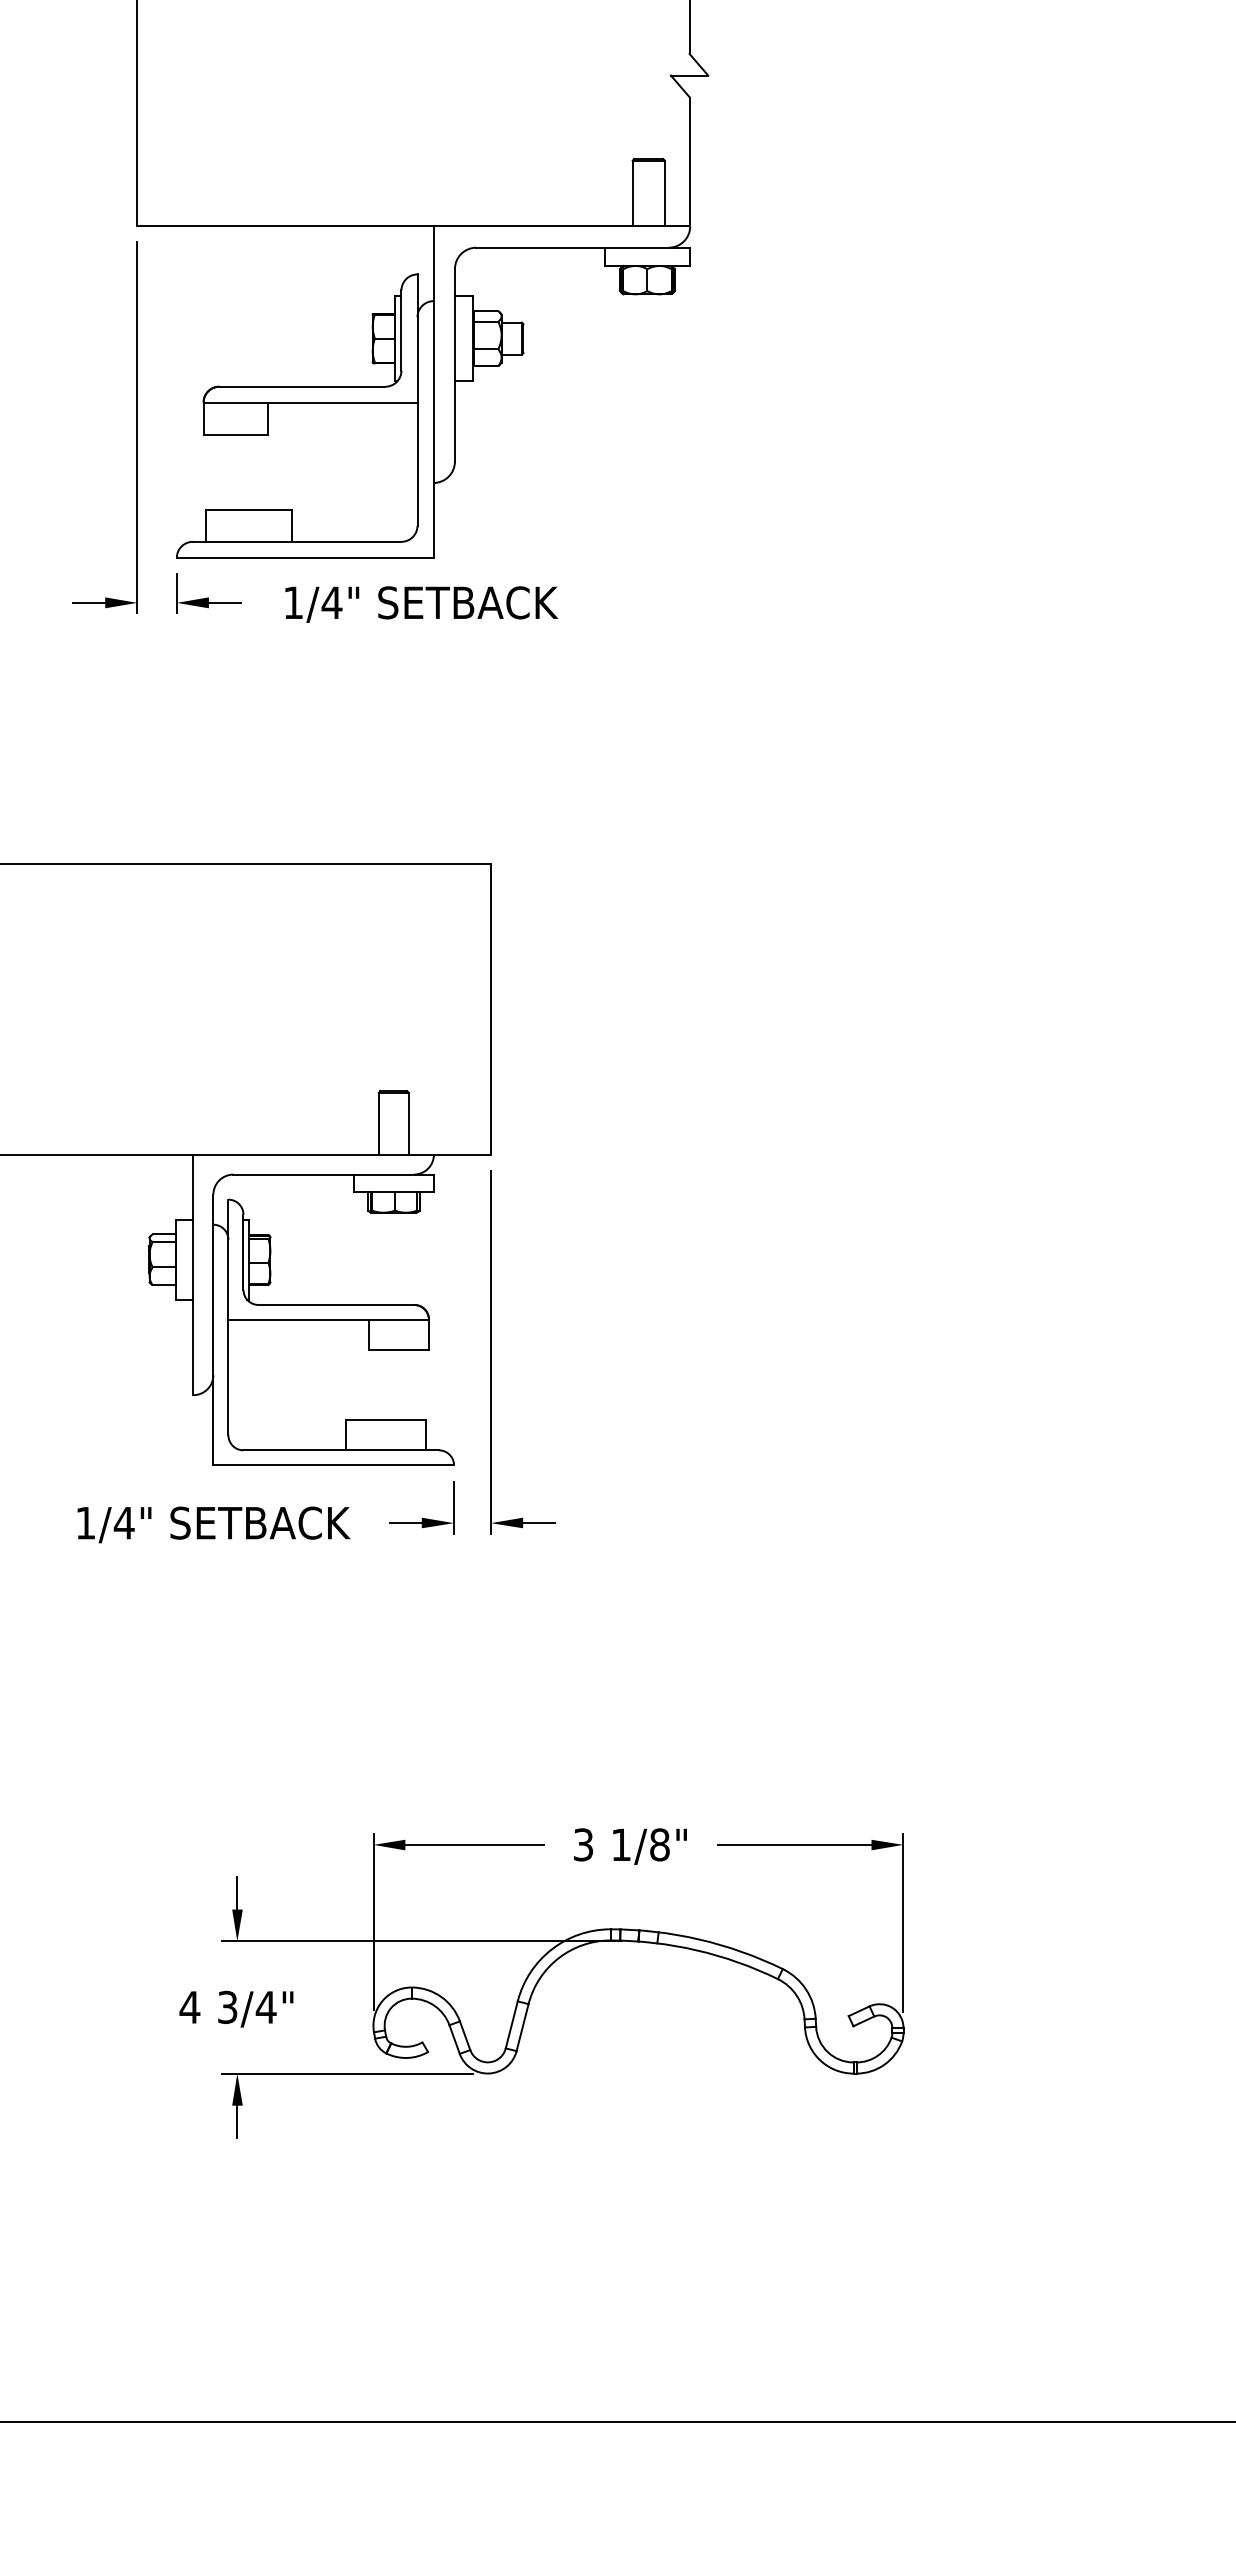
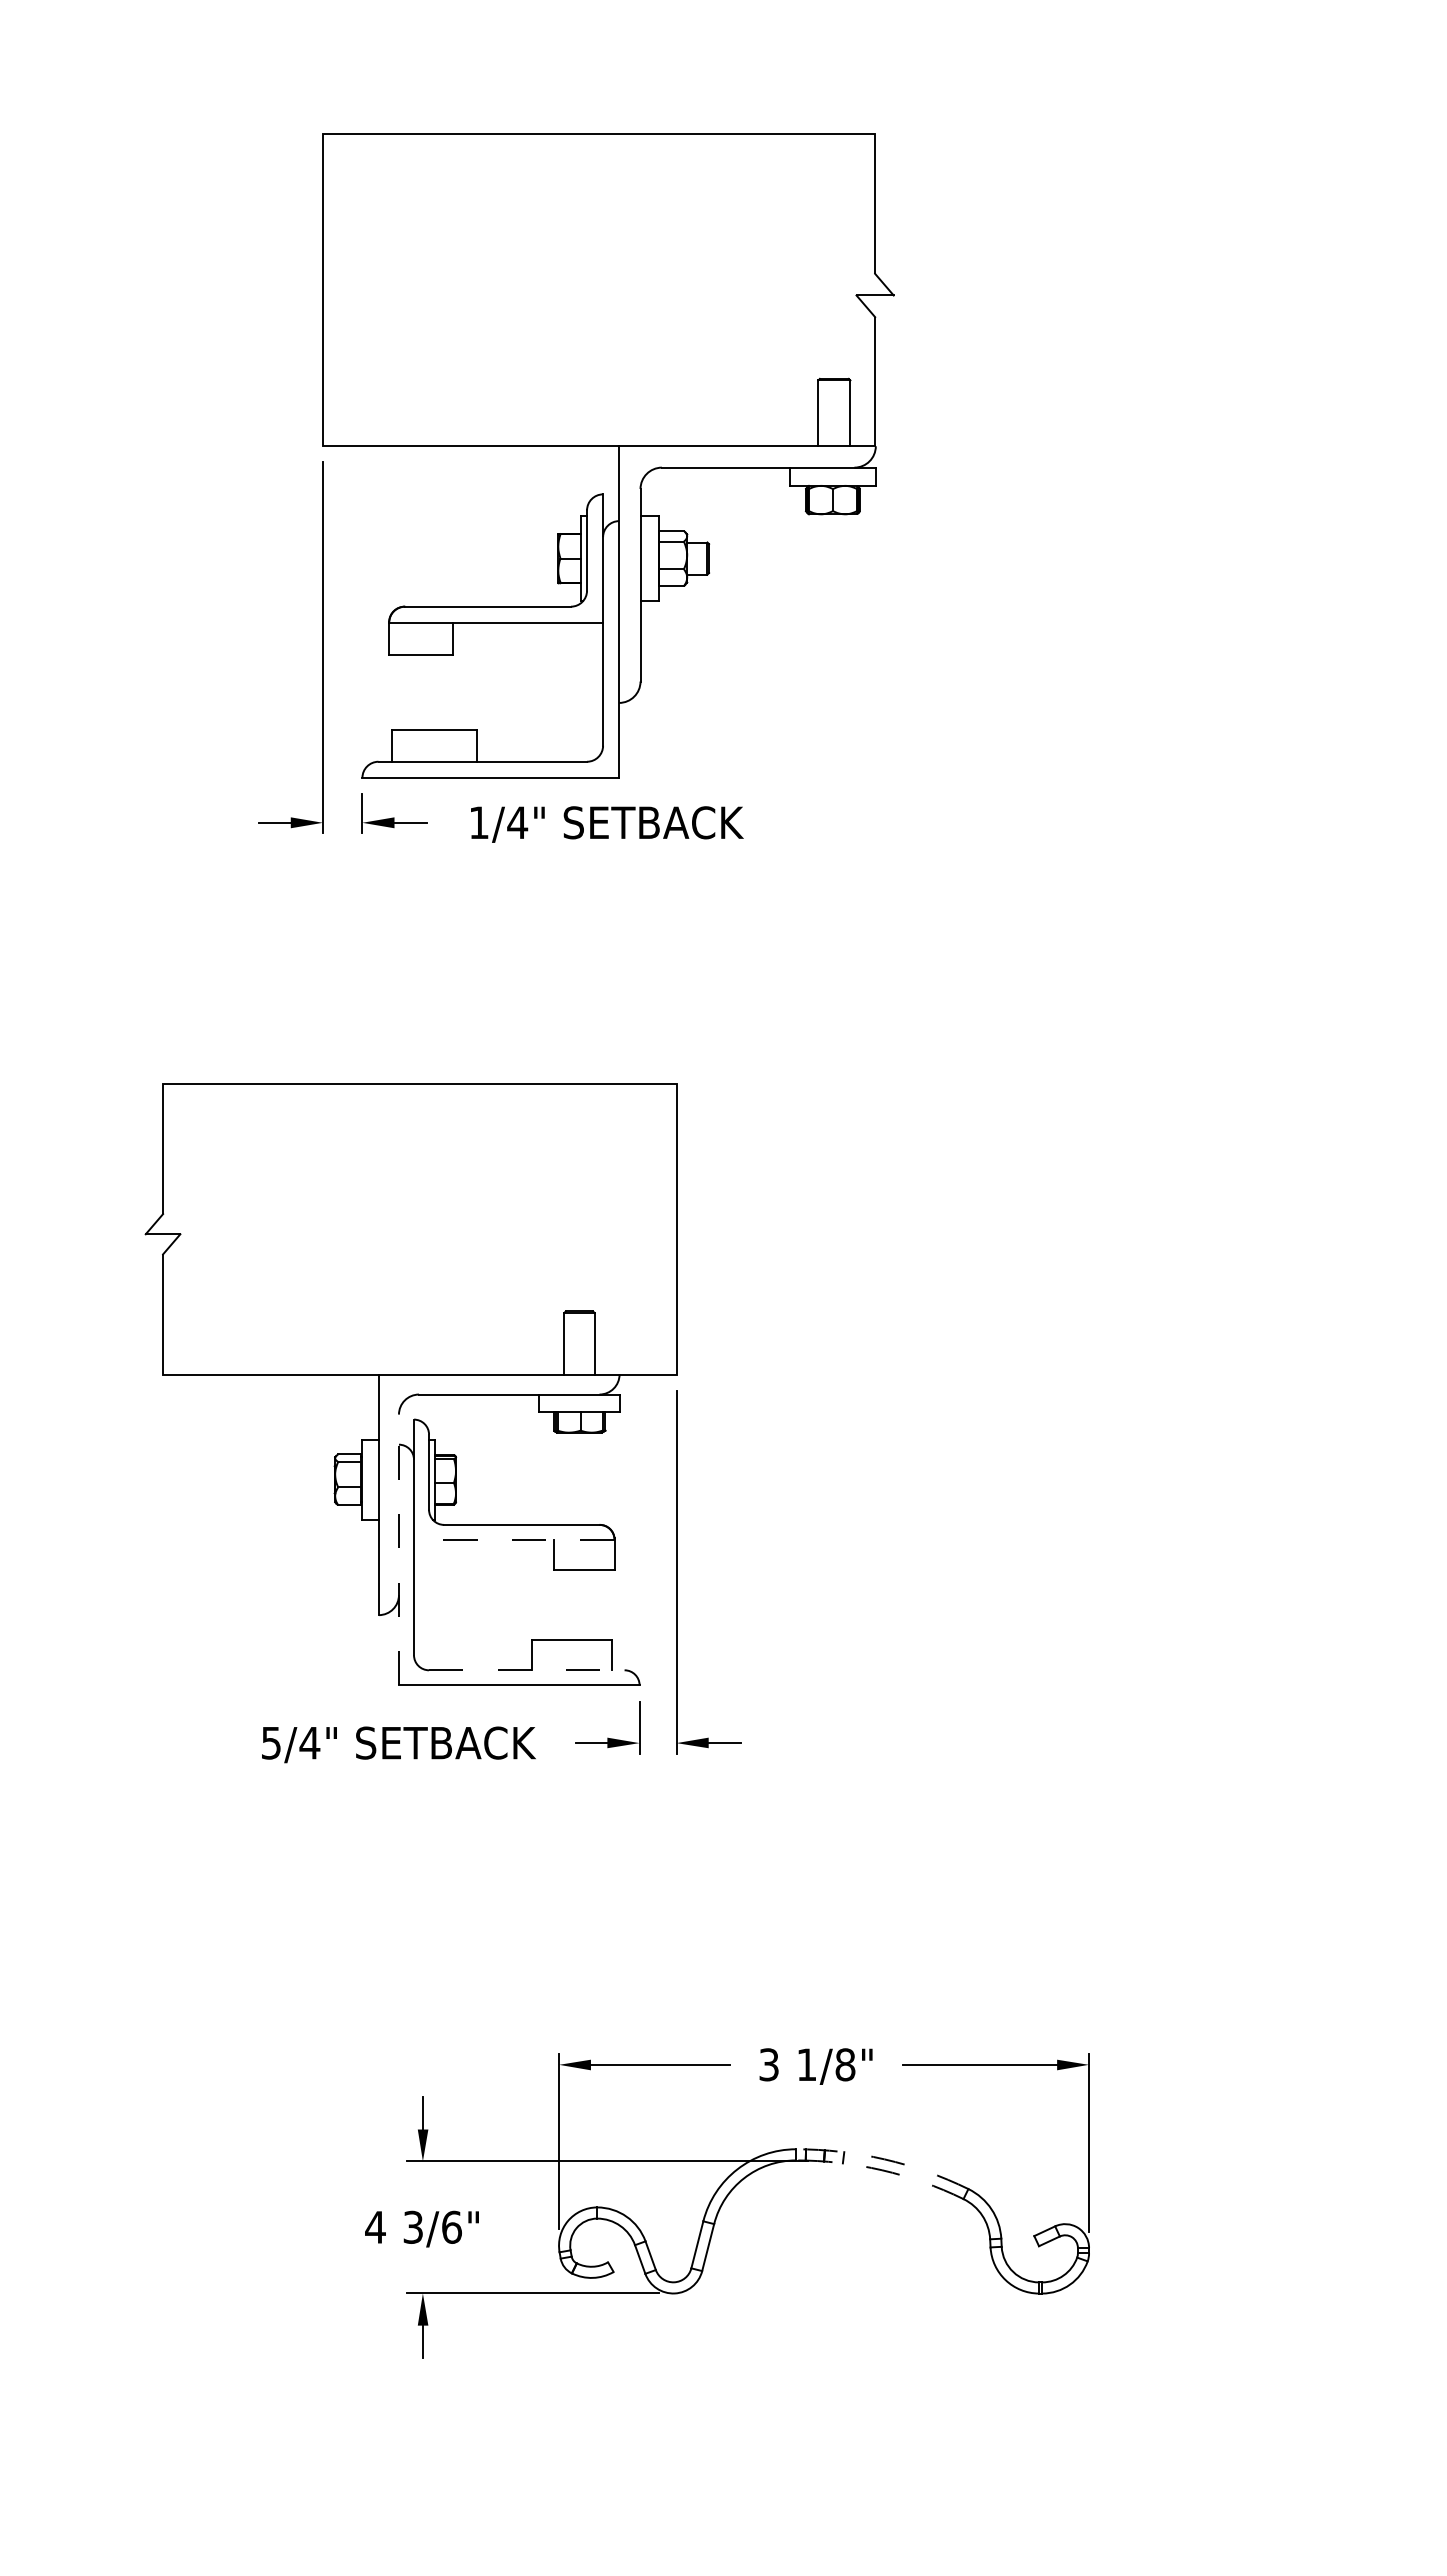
line: (327, 1319) -> (513, 1539), solid -> dashed
line: (212, 1329) -> (398, 1549), solid -> dashed
line: (340, 1450) -> (526, 1670), solid -> dashed
text: (85, 1523) -> (271, 1743), 1/4" -> 5/4"
arc: (698, 1939) -> (884, 2159), solid -> dashed
arc: (696, 1950) -> (882, 2170), solid -> dashed
text: (265, 2006) -> (451, 2226), 3/4" -> 3/6"

